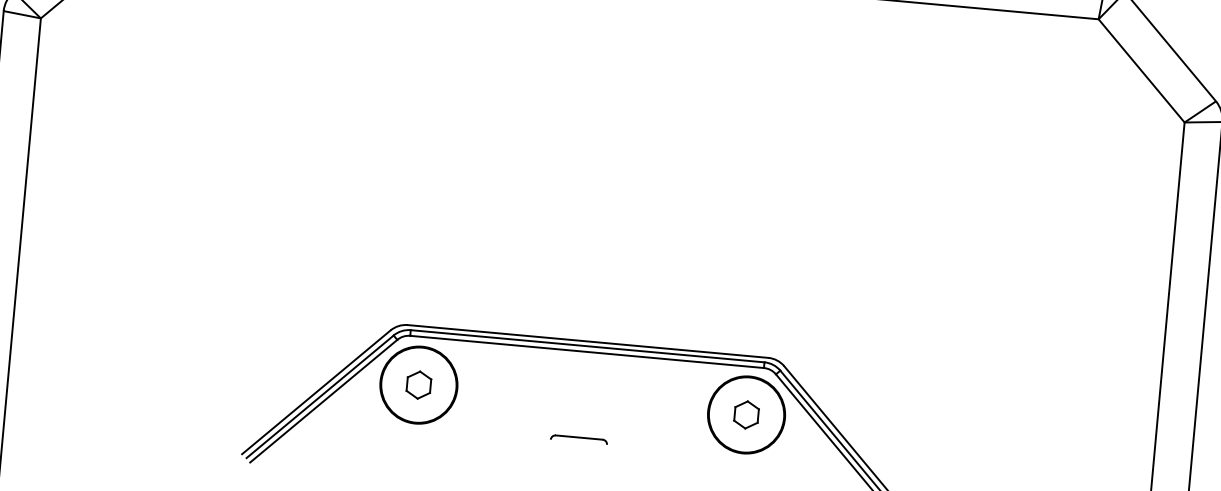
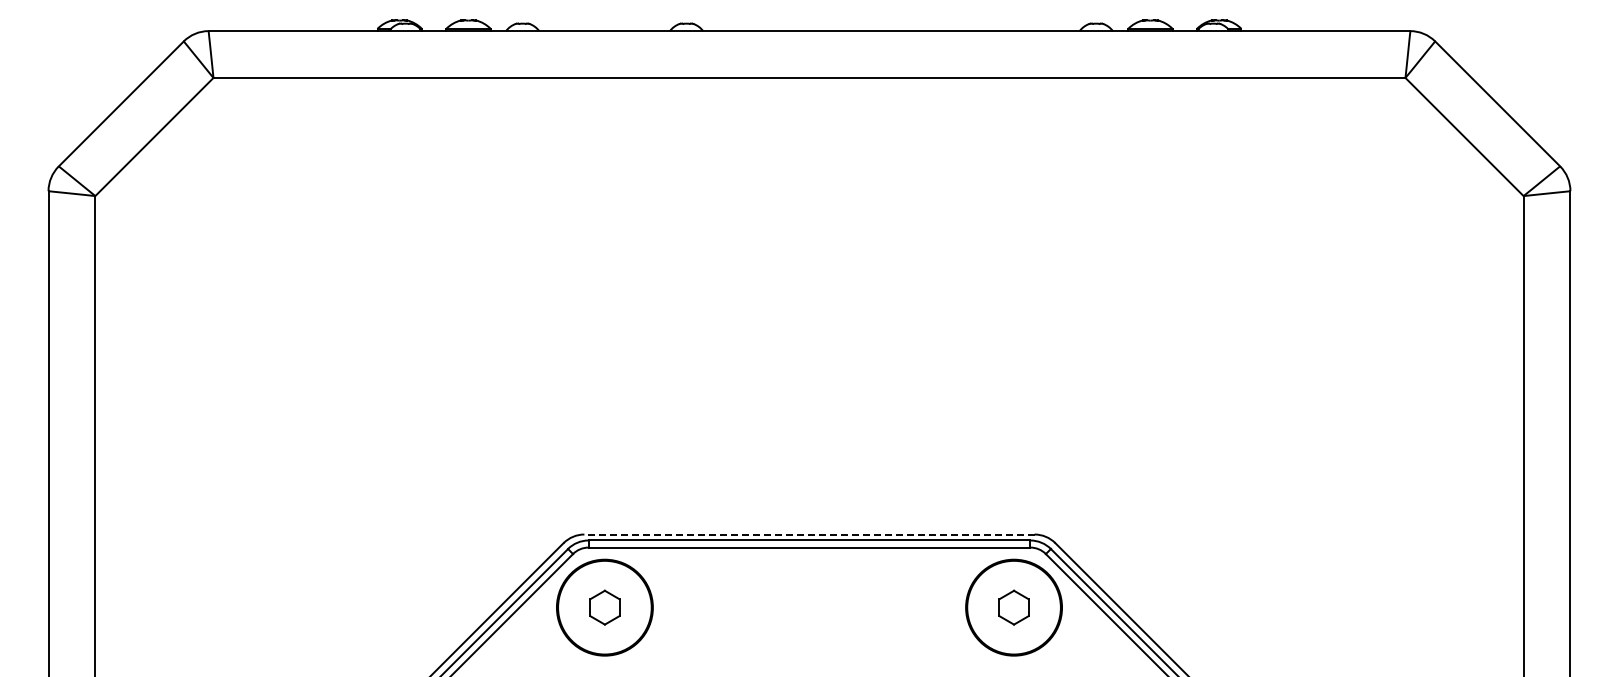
line: (588, 341) -> (809, 534), solid -> dashed
part: (579, 439) -> (809, 656), removed

